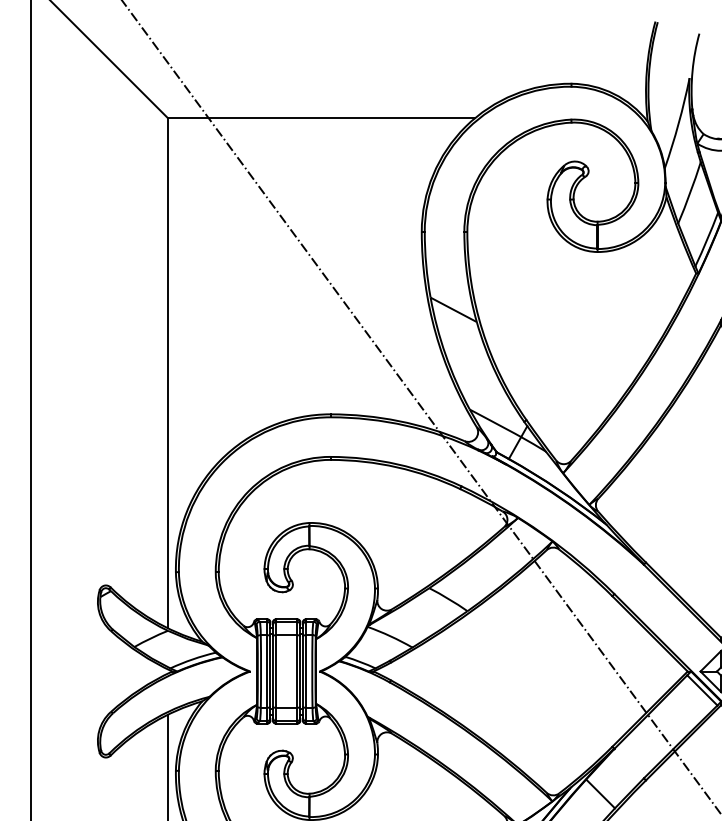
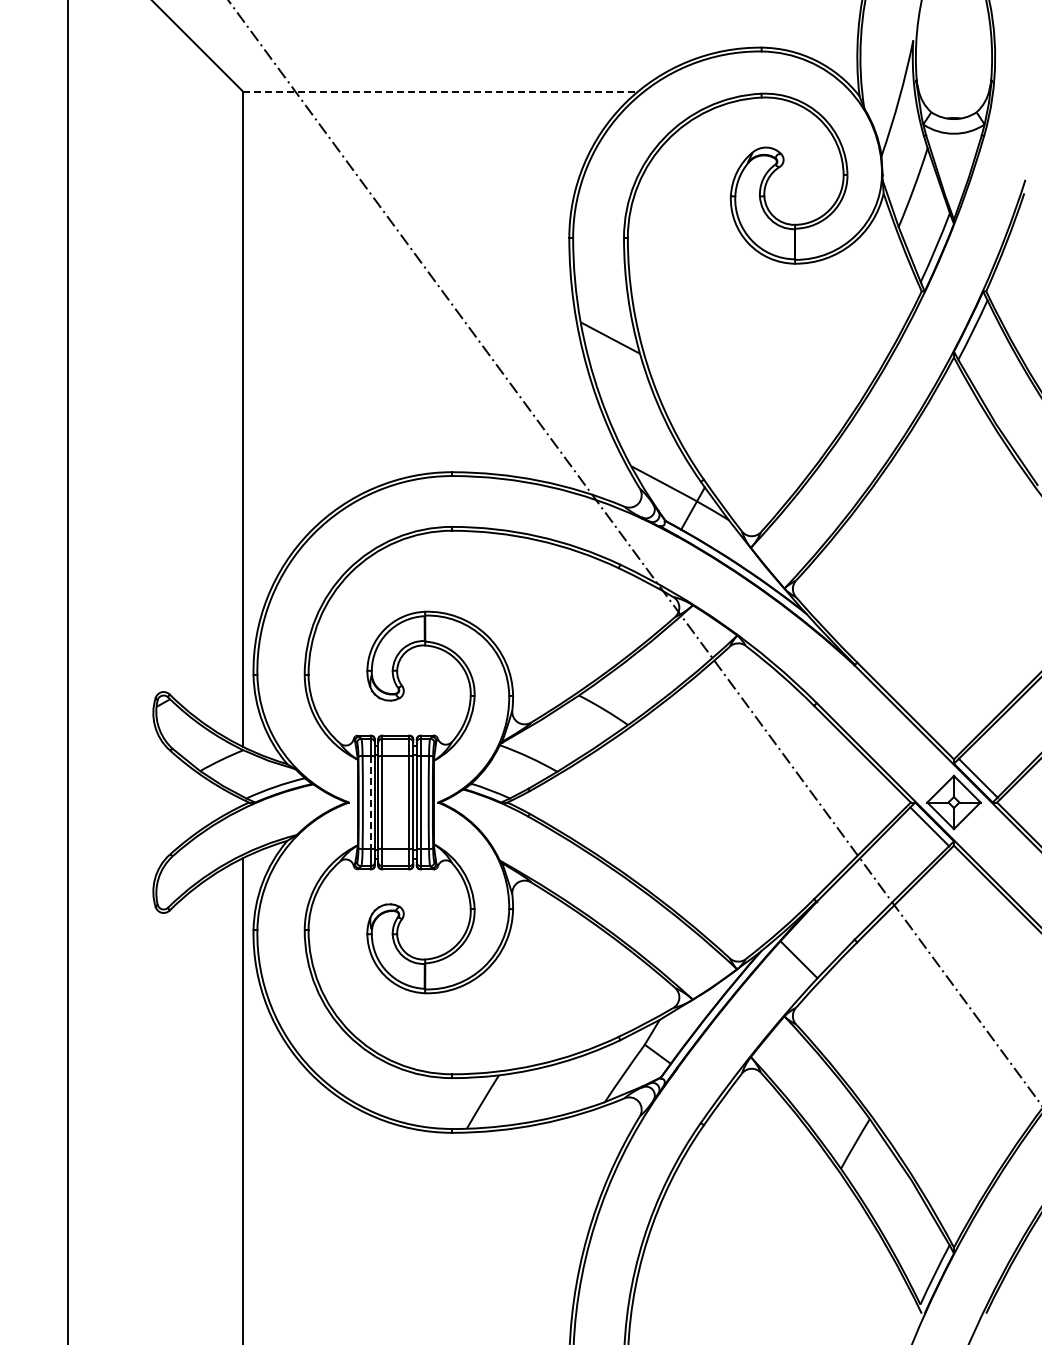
line: (322, 117) -> (441, 91), solid -> dashed
line: (266, 671) -> (370, 802), solid -> dashed

